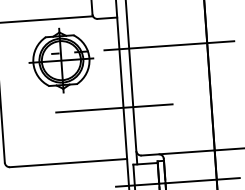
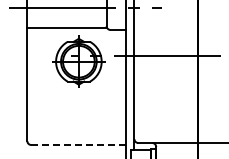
line: (113, 108) -> (118, 103), removed
line: (68, 163) -> (78, 145), solid -> dashed

